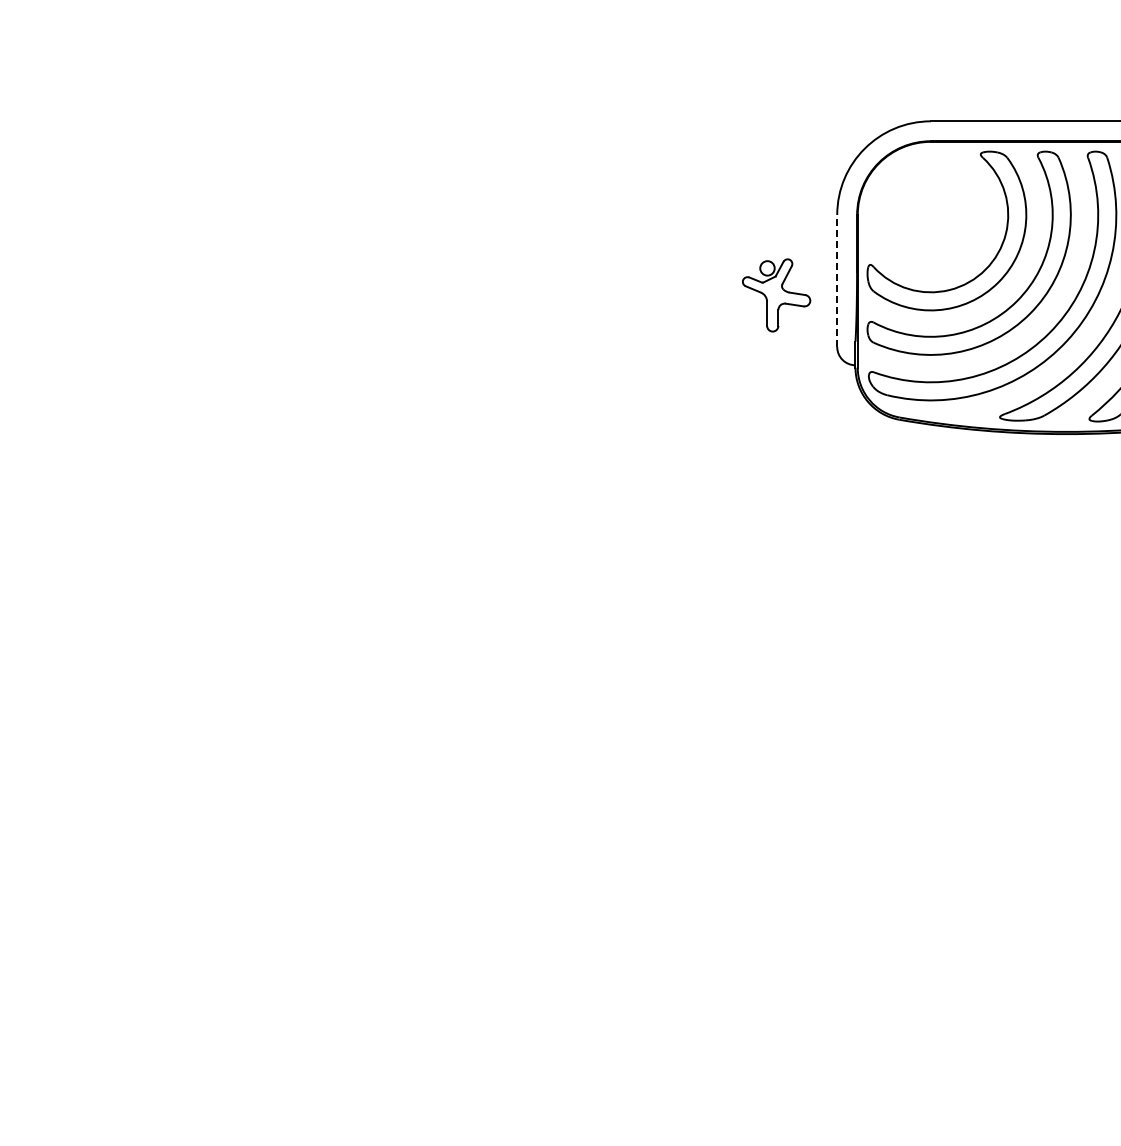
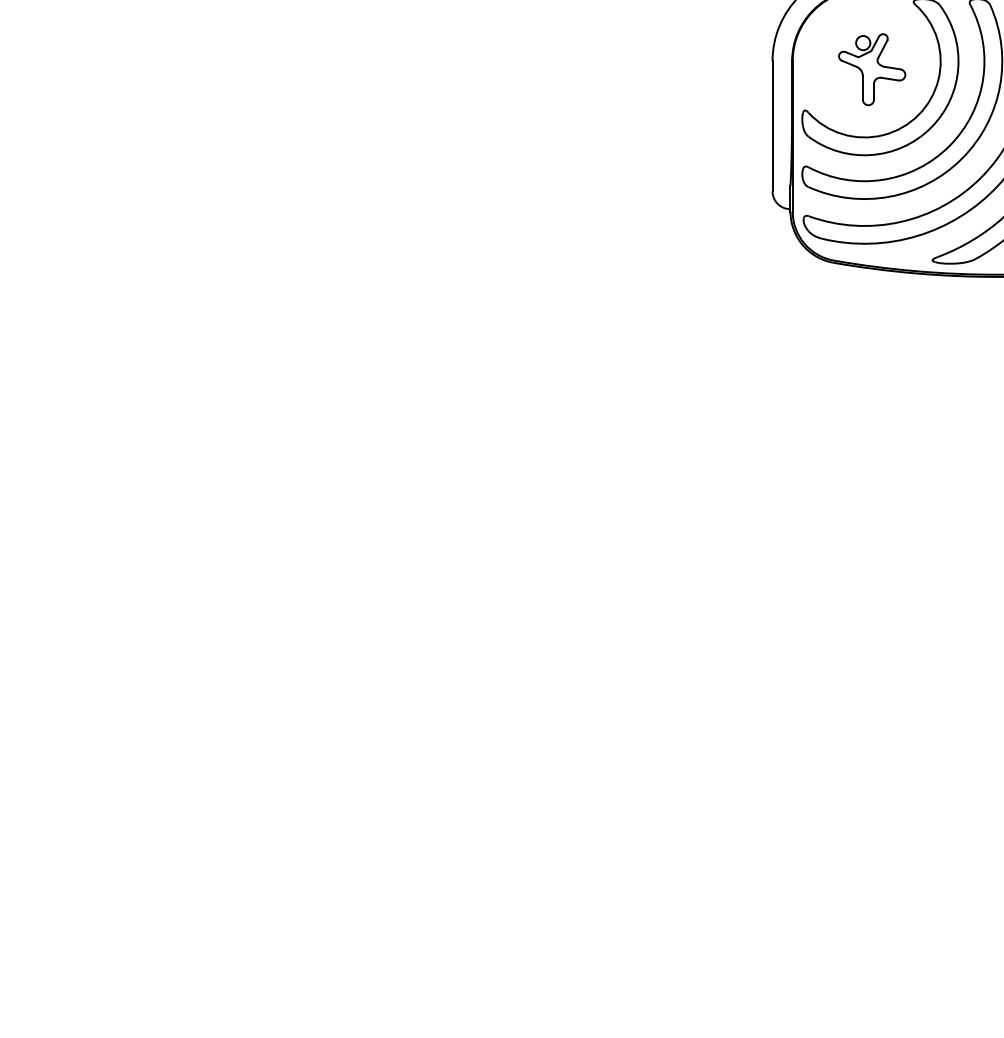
line: (837, 280) -> (772, 125), dashed -> solid
part: (776, 295) -> (872, 69), moved

